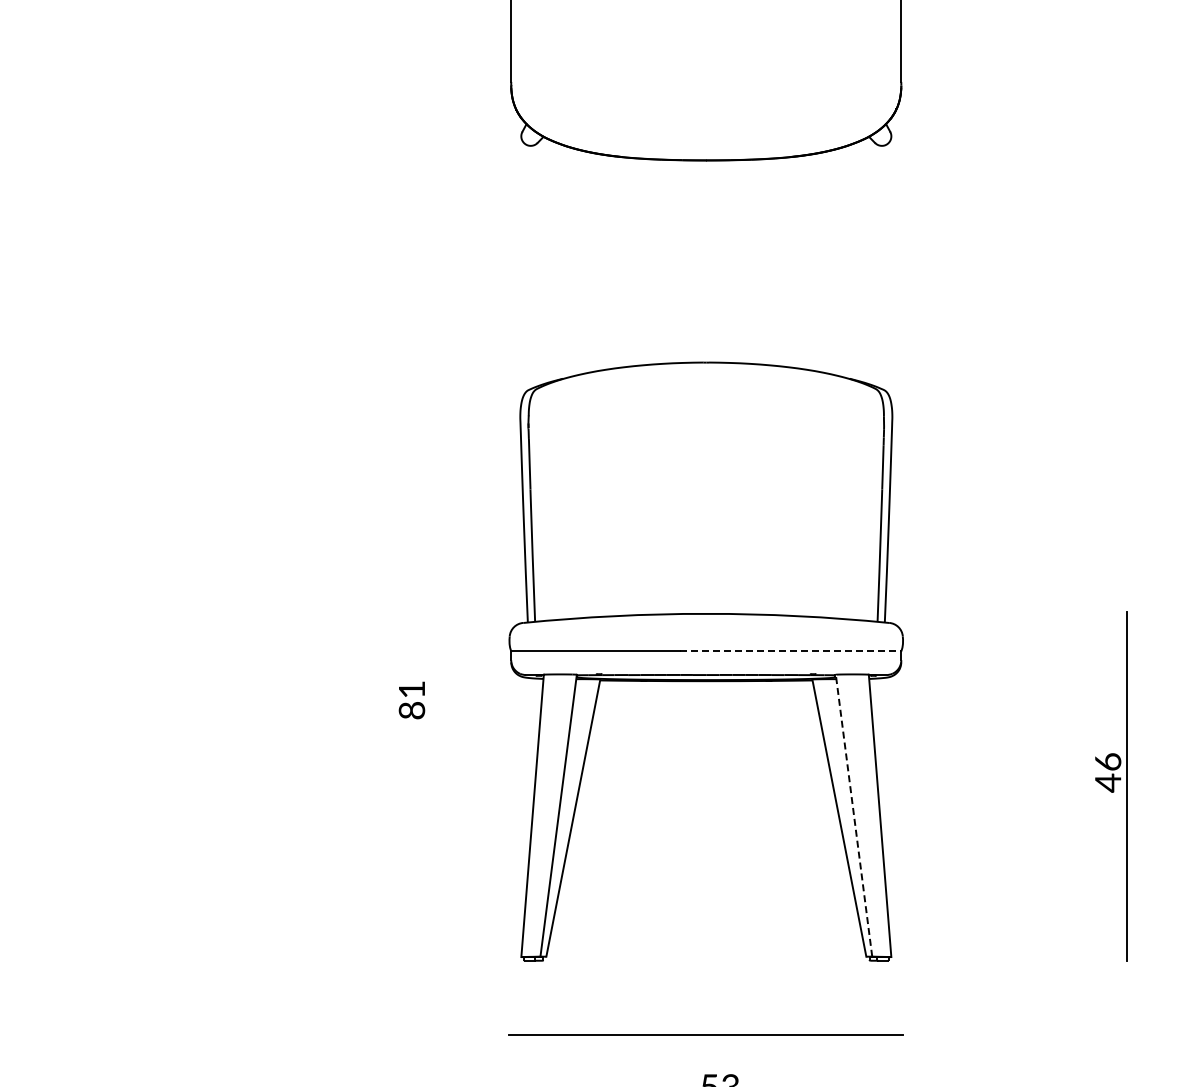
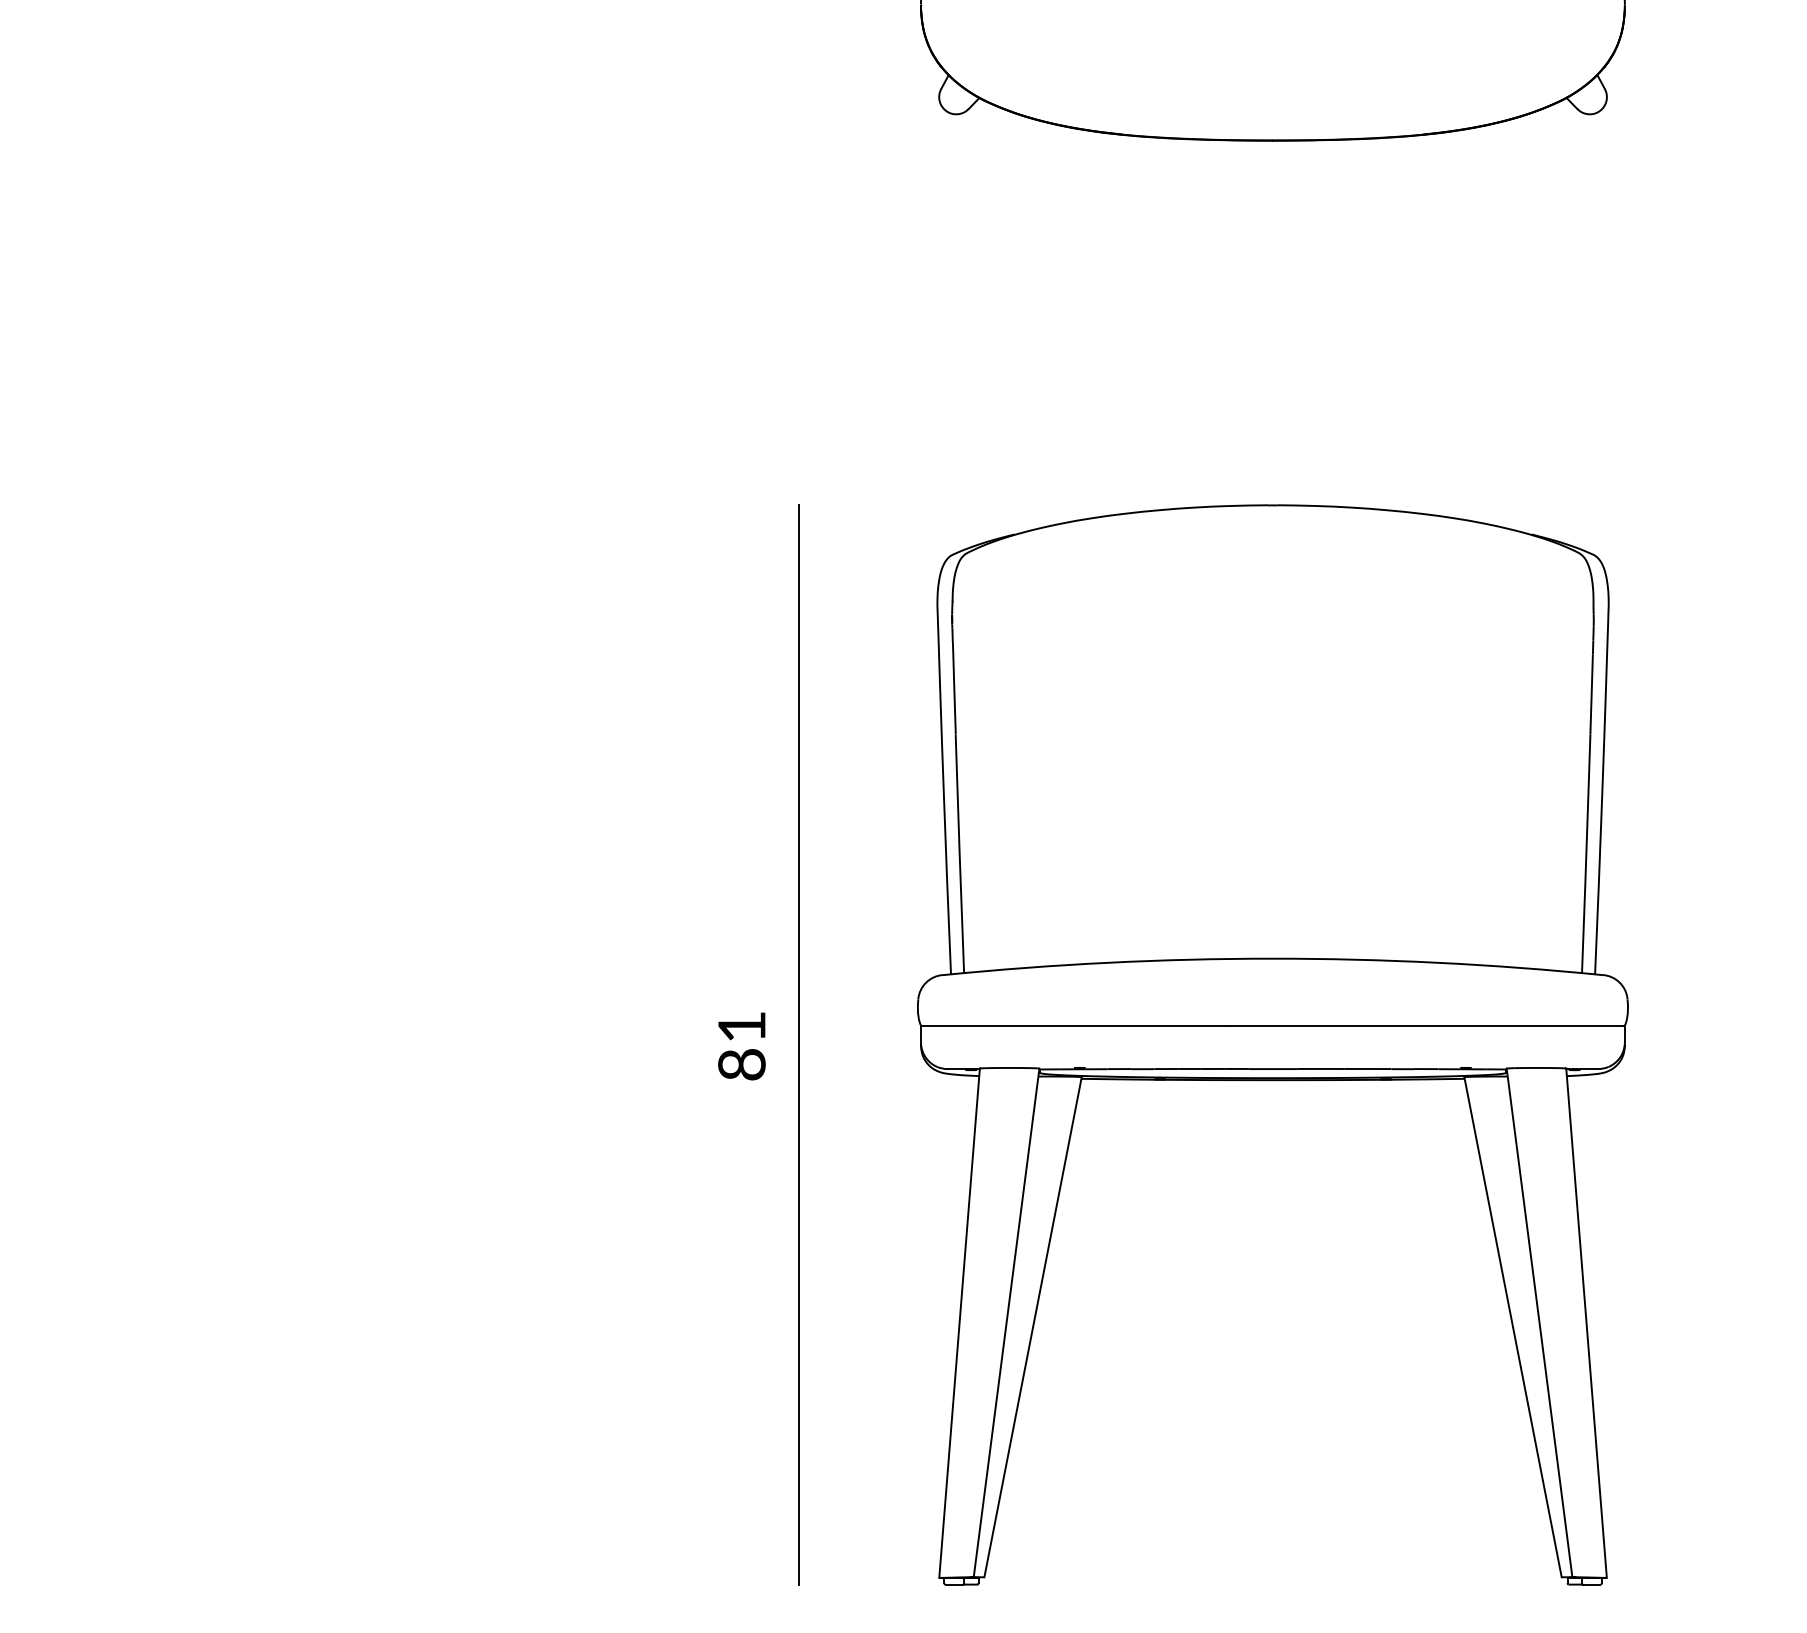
line: (790, 651) -> (1424, 1026), dashed -> solid
line: (443, 661) -> (798, 1044), added
text: (411, 700) -> (741, 1046), moved
line: (853, 815) -> (1538, 1322), dashed -> solid

